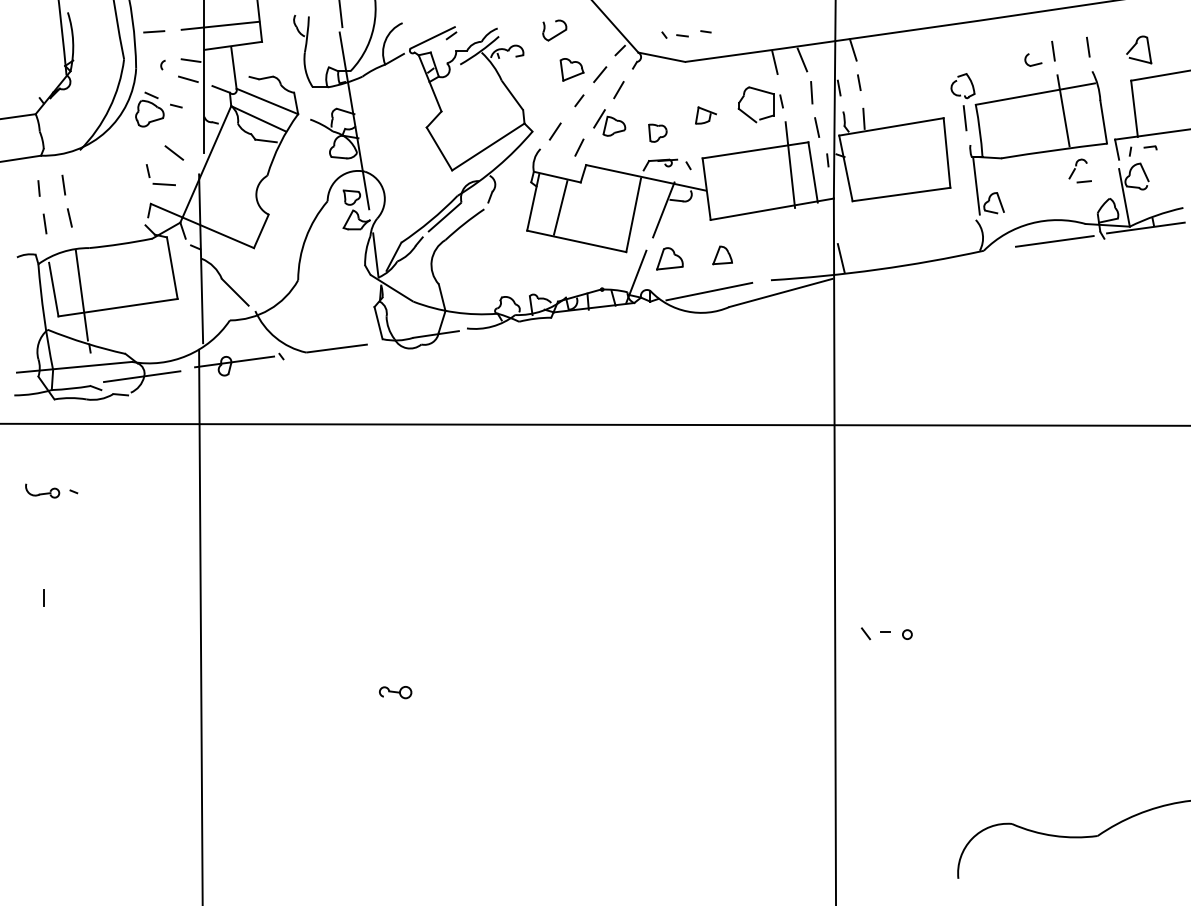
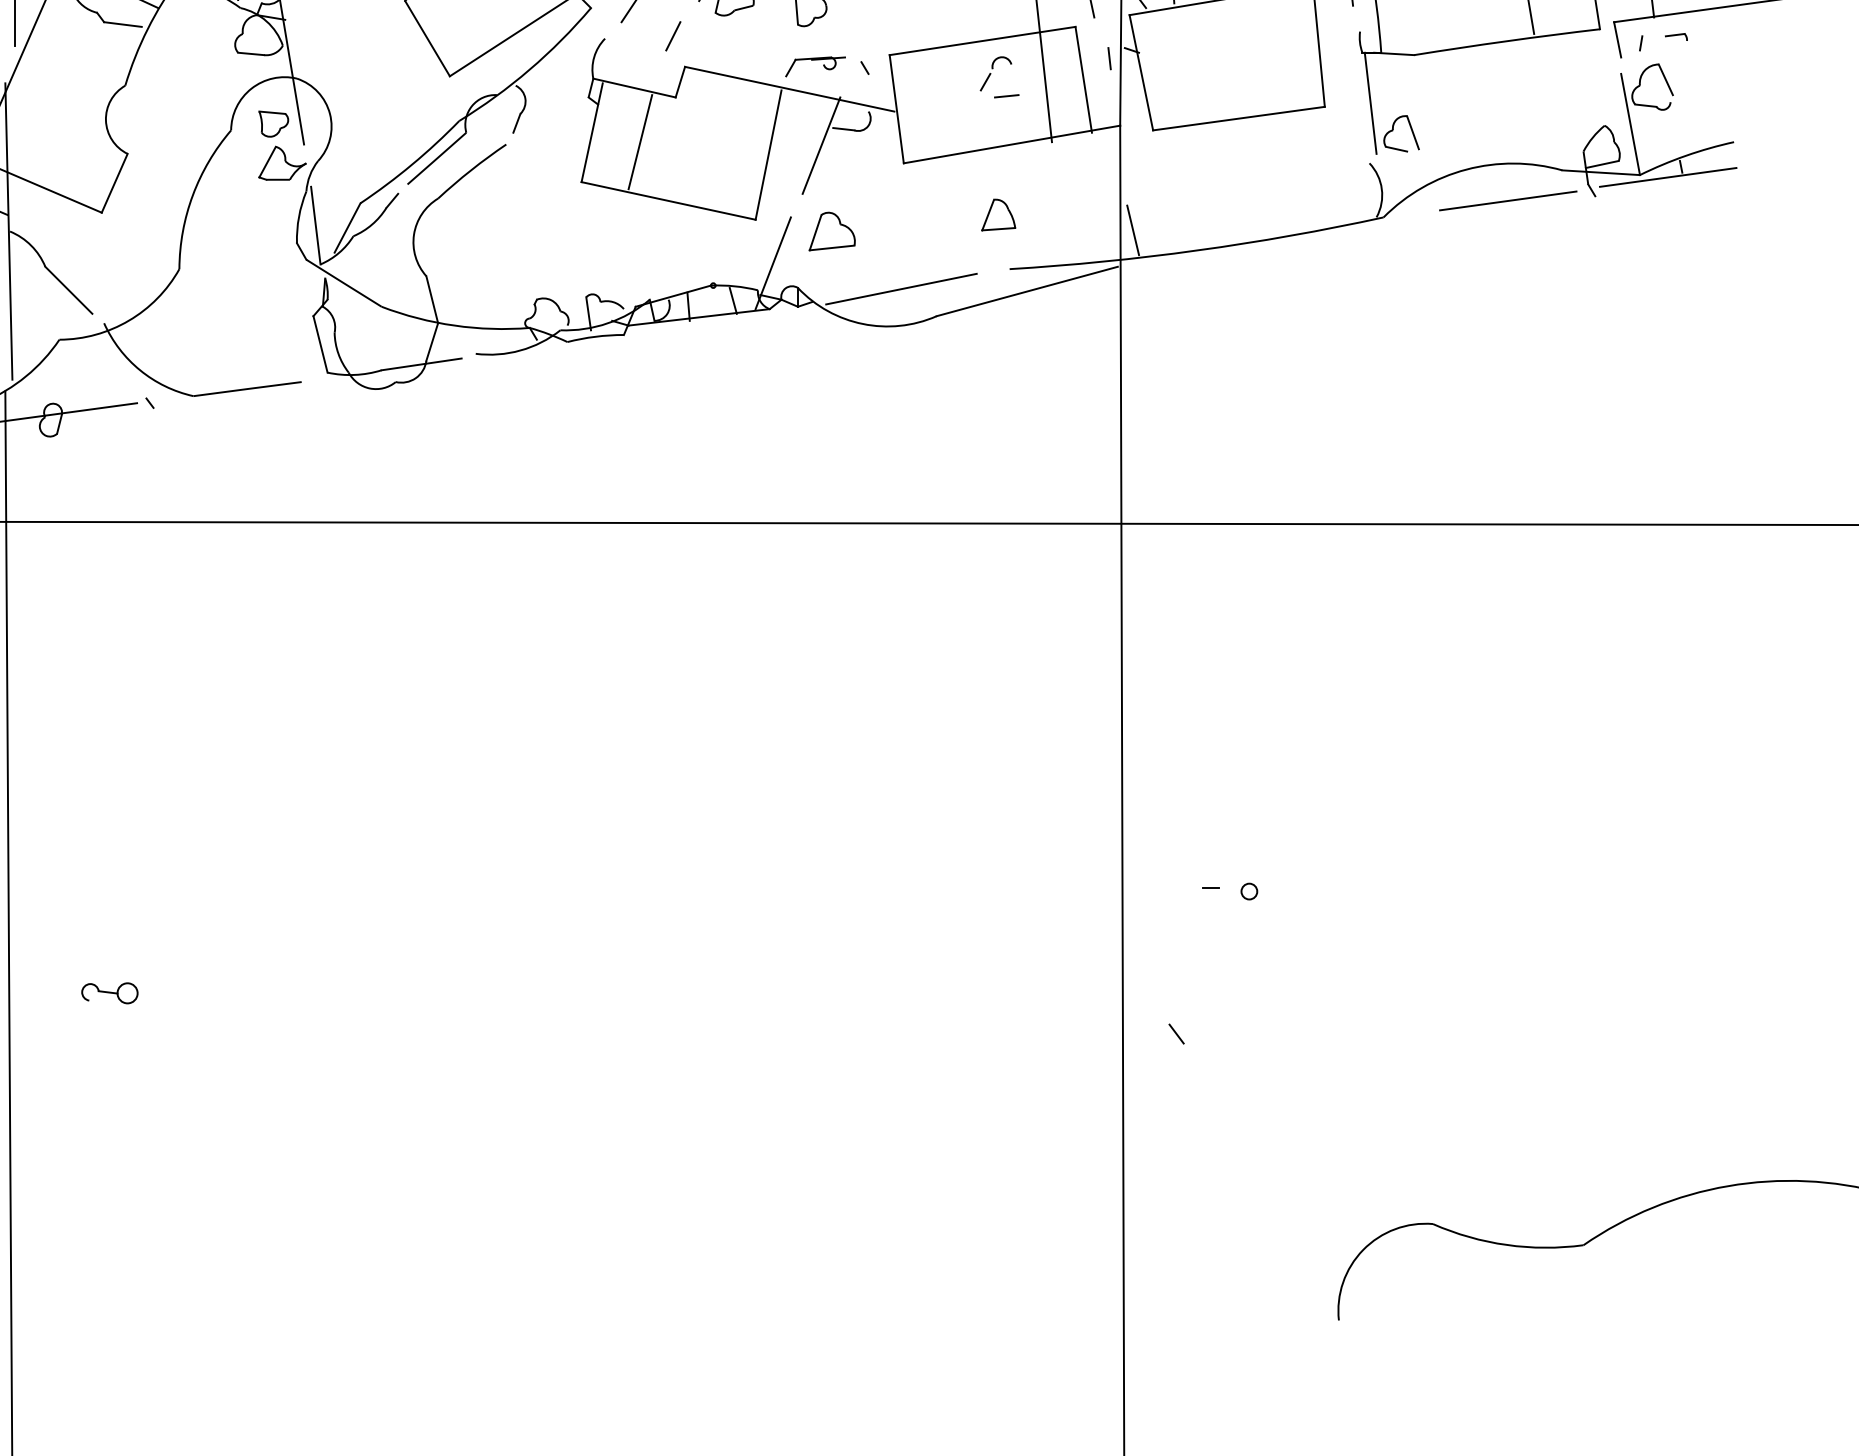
part: (1079, 170) -> (998, 76), moved
part: (722, 255) -> (998, 215), moved
line: (865, 633) -> (1175, 1033), moved
part: (395, 692) -> (109, 993), moved

